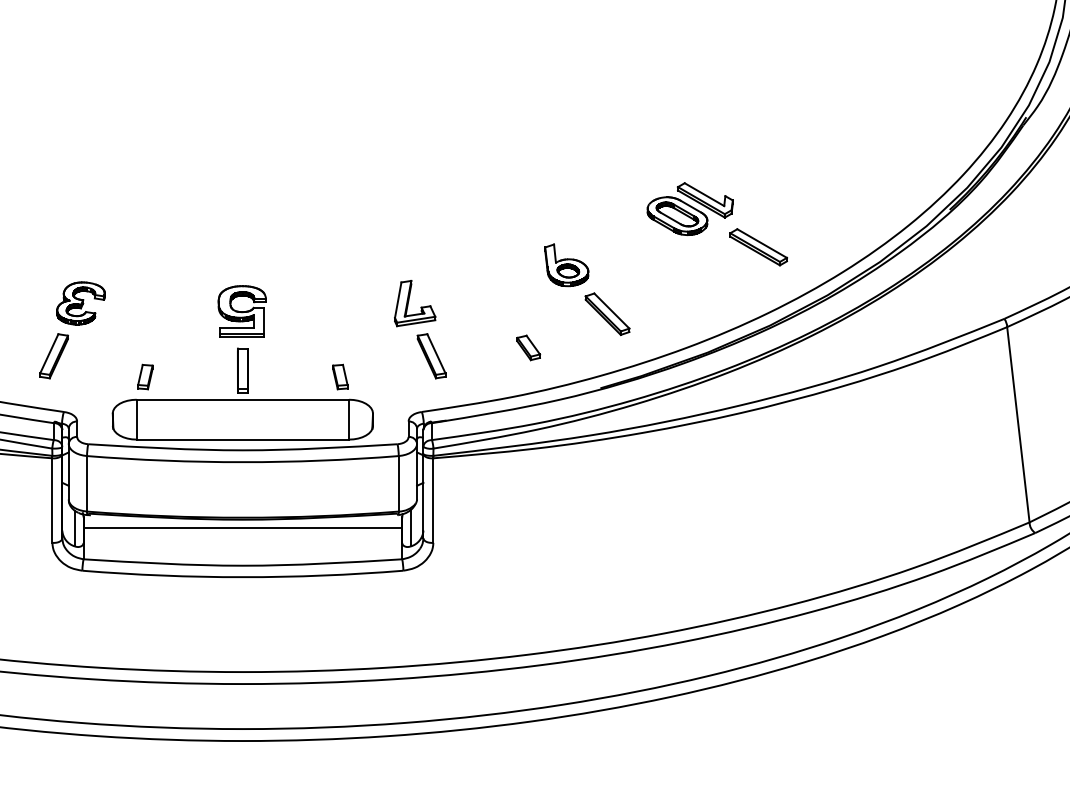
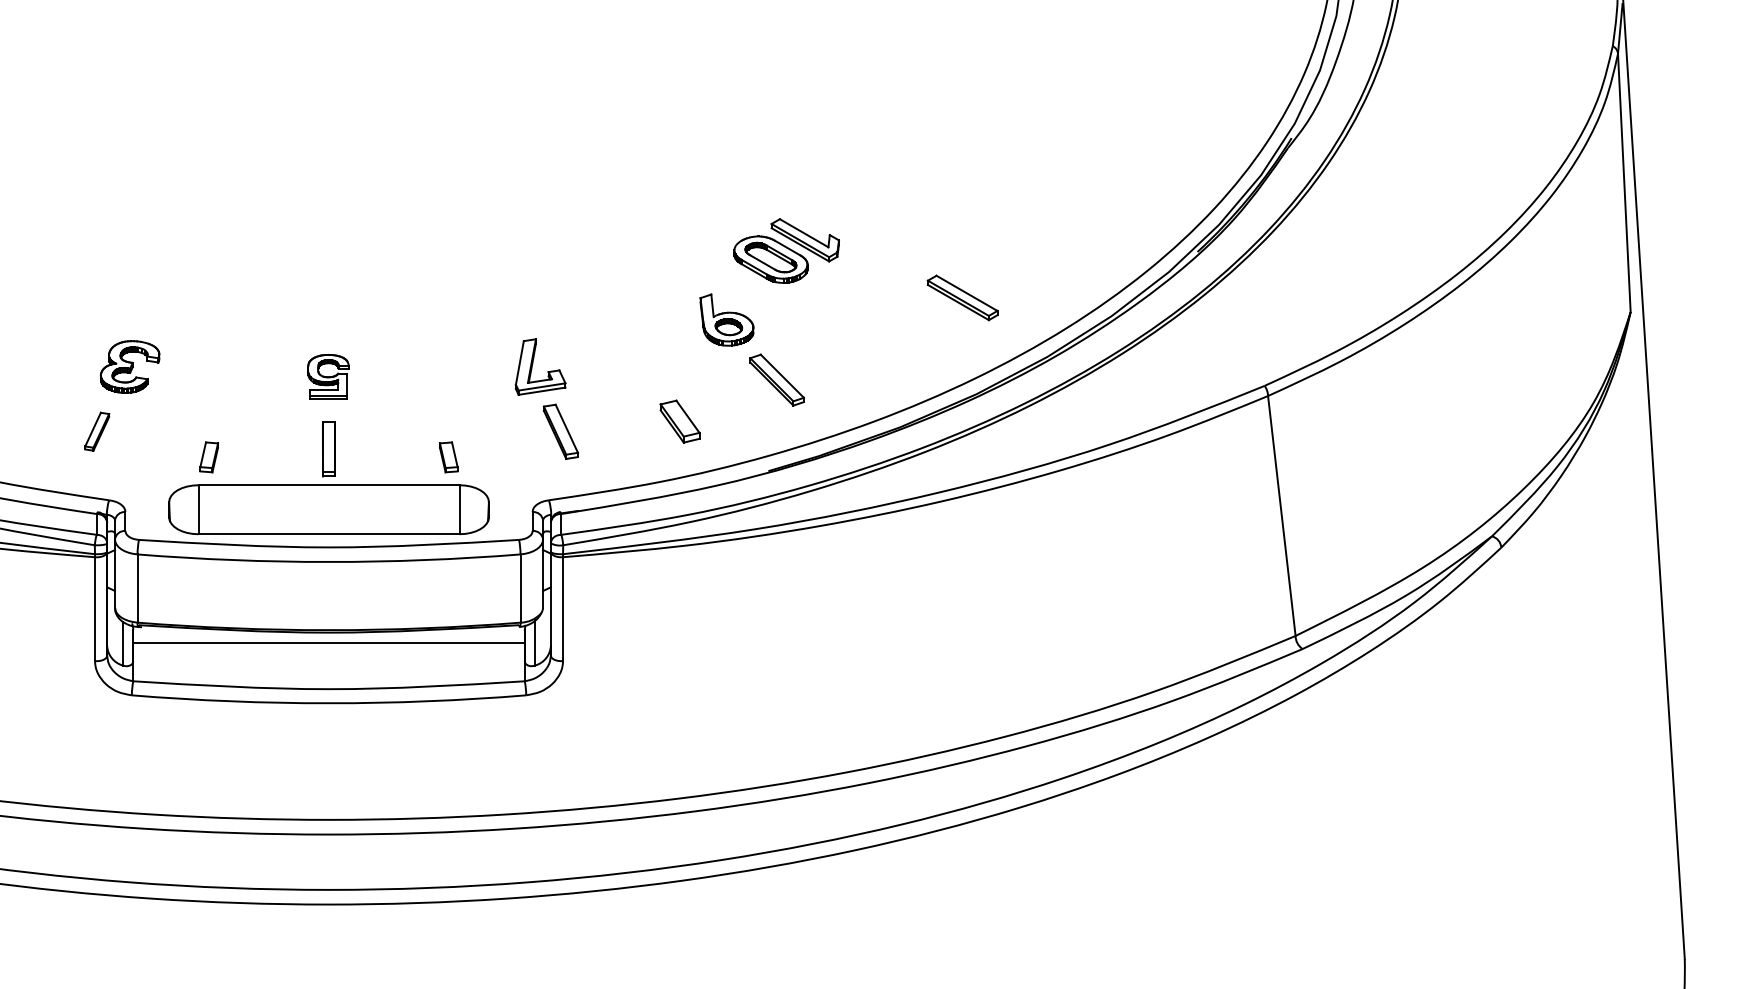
part: (690, 208) -> (786, 250), moved
part: (242, 311) -> (328, 376), size x0.7
part: (528, 347) -> (680, 421), size x1.4
part: (54, 355) -> (97, 431), size x0.7

